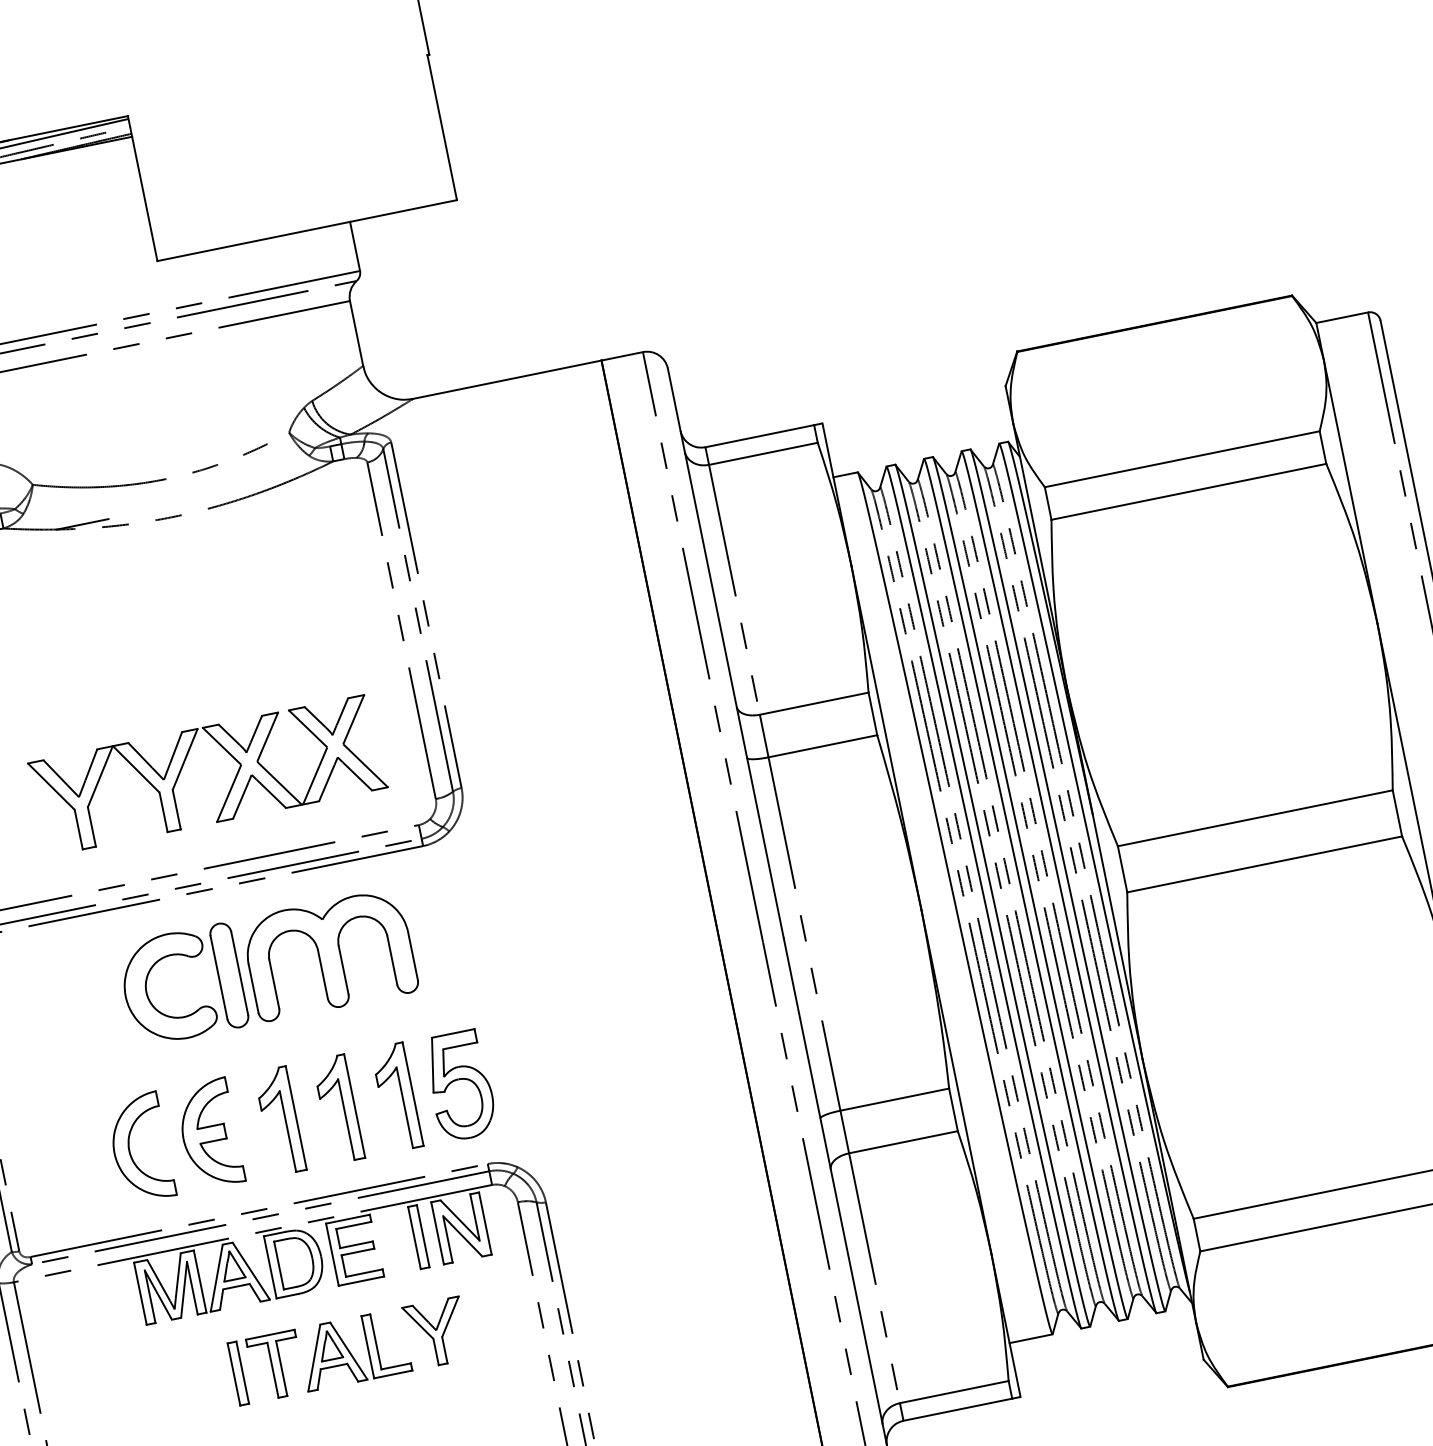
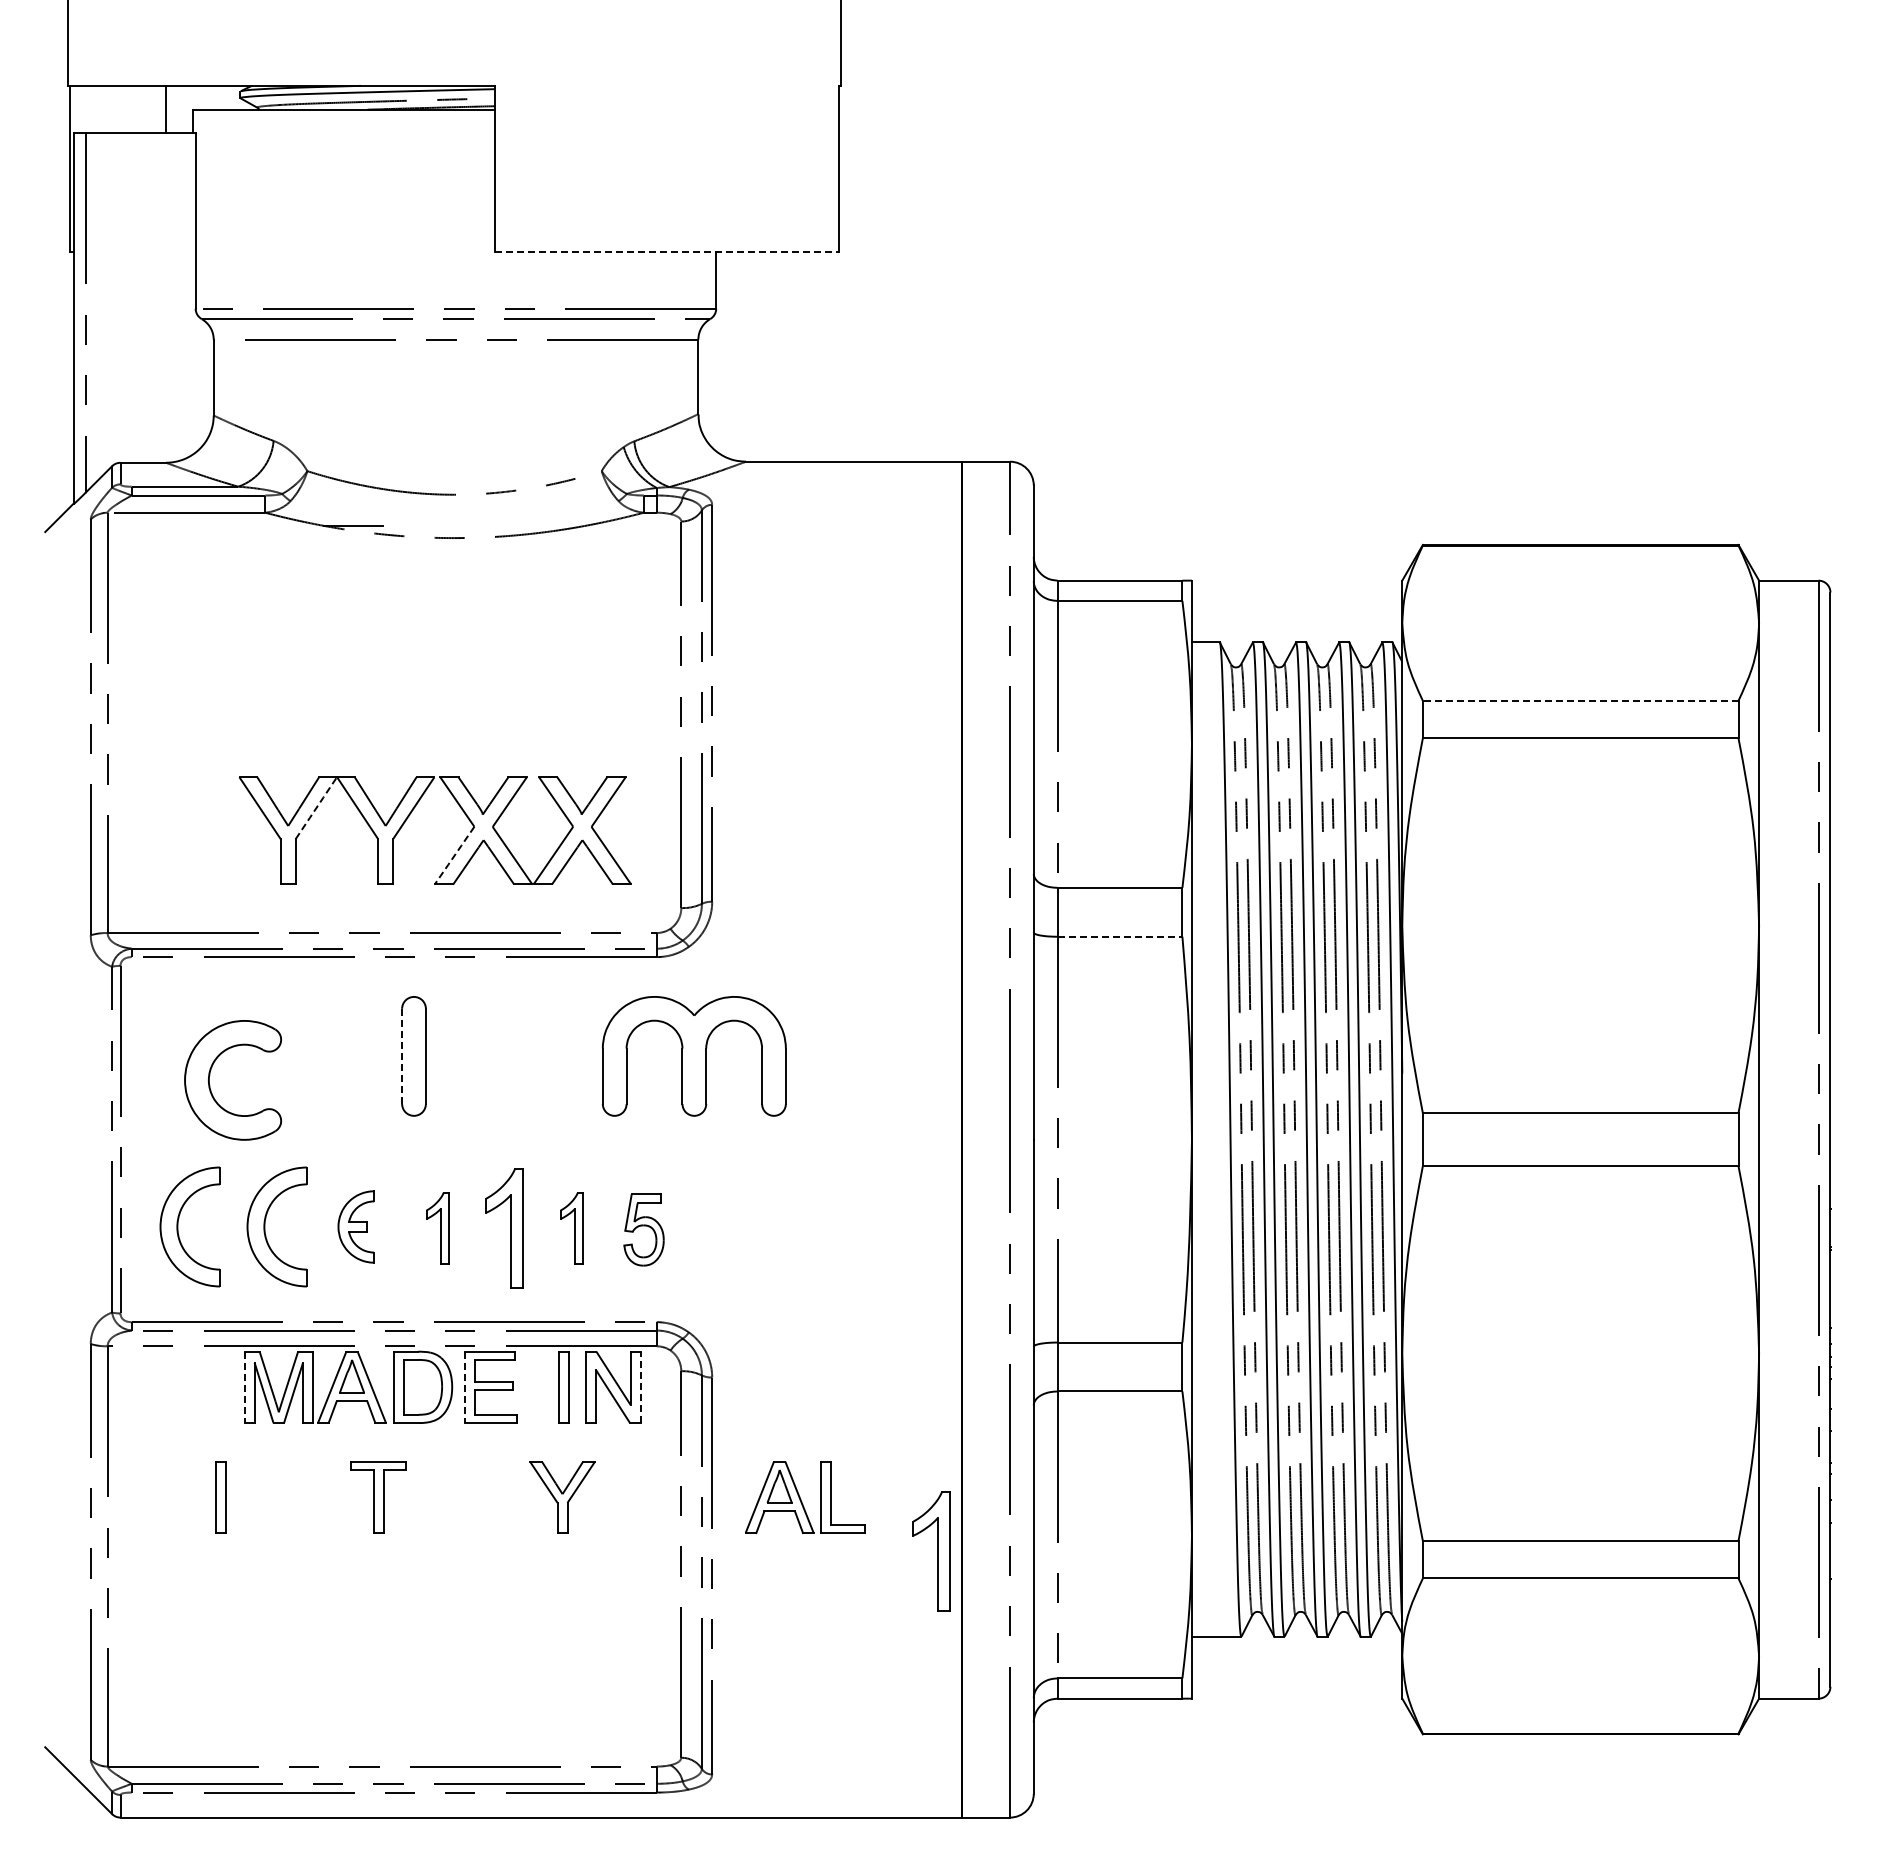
line: (306, 230) -> (666, 252), solid -> dashed
line: (1182, 458) -> (1580, 700), solid -> dashed
line: (823, 745) -> (1120, 936), solid -> dashed
line: (100, 776) -> (316, 808), solid -> dashed
line: (229, 794) -> (454, 856), solid -> dashed
part: (329, 955) -> (693, 1056), moved
line: (219, 977) -> (402, 1056), solid -> dashed
part: (147, 987) -> (210, 1075), moved
part: (459, 1085) -> (643, 1229), size x0.6
part: (396, 1097) -> (571, 1228), size x0.6
part: (280, 1121) -> (437, 1228), size x0.6
part: (208, 1134) -> (355, 1226), size x0.6
part: (54, 1165) -> (178, 1226), added
line: (485, 1223) -> (640, 1387), solid -> dashed
line: (332, 1254) -> (465, 1387), solid -> dashed
line: (140, 1293) -> (244, 1387), solid -> dashed
part: (767, 1314) -> (931, 1551), added
part: (354, 1350) -> (805, 1497), moved
part: (238, 1373) -> (220, 1497), moved

